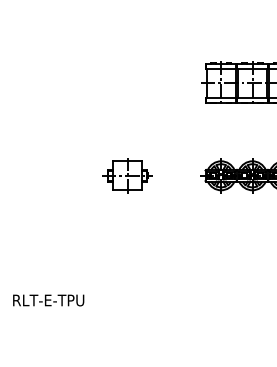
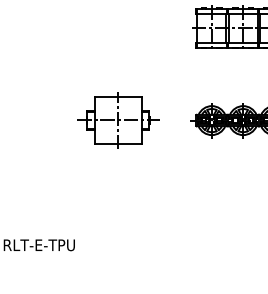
part: (127, 175) -> (118, 120), size x1.6

